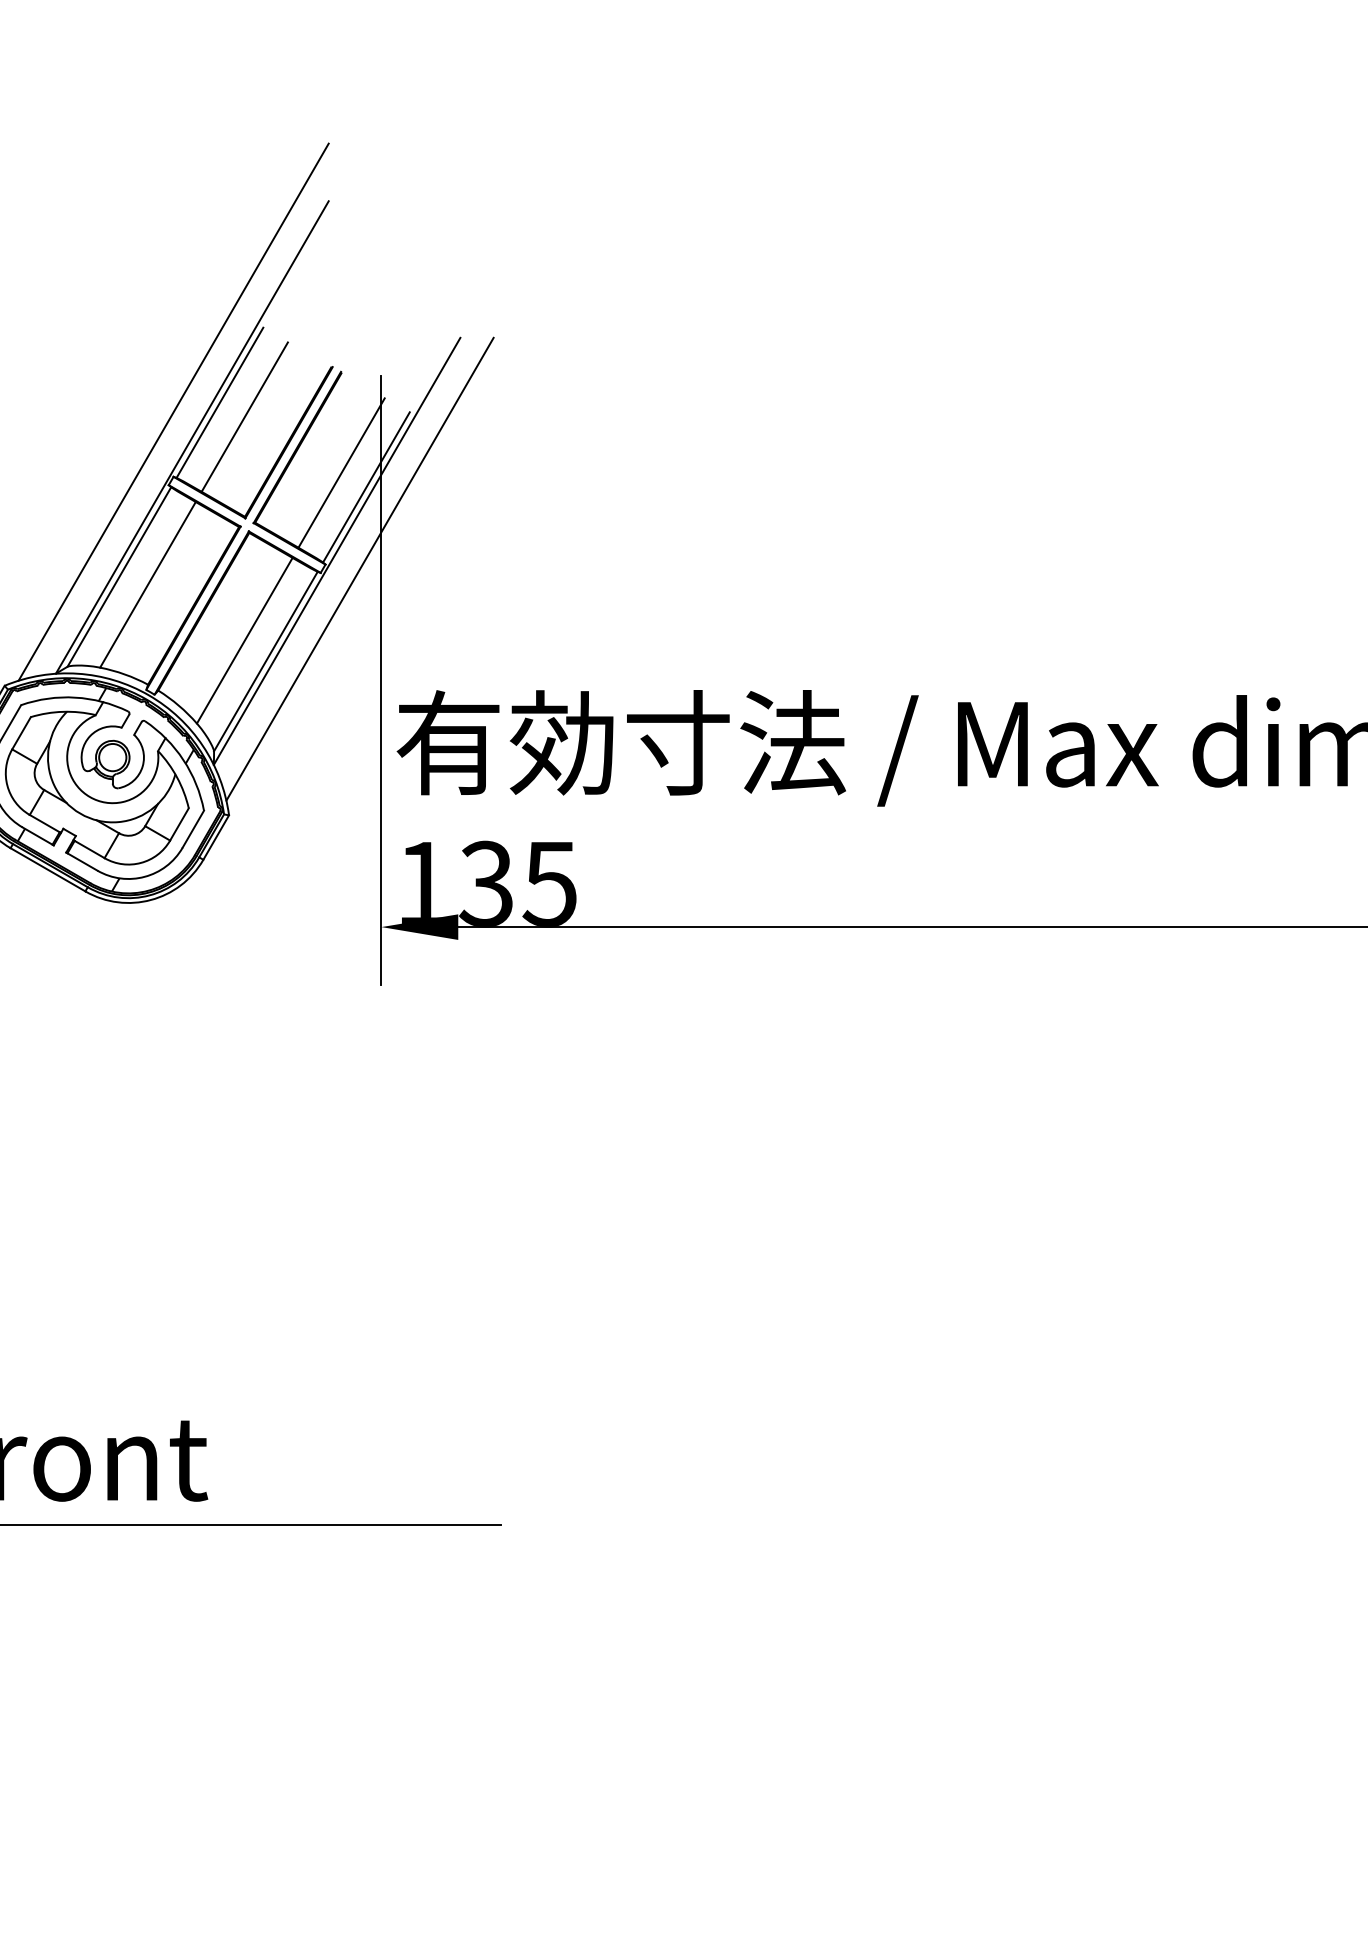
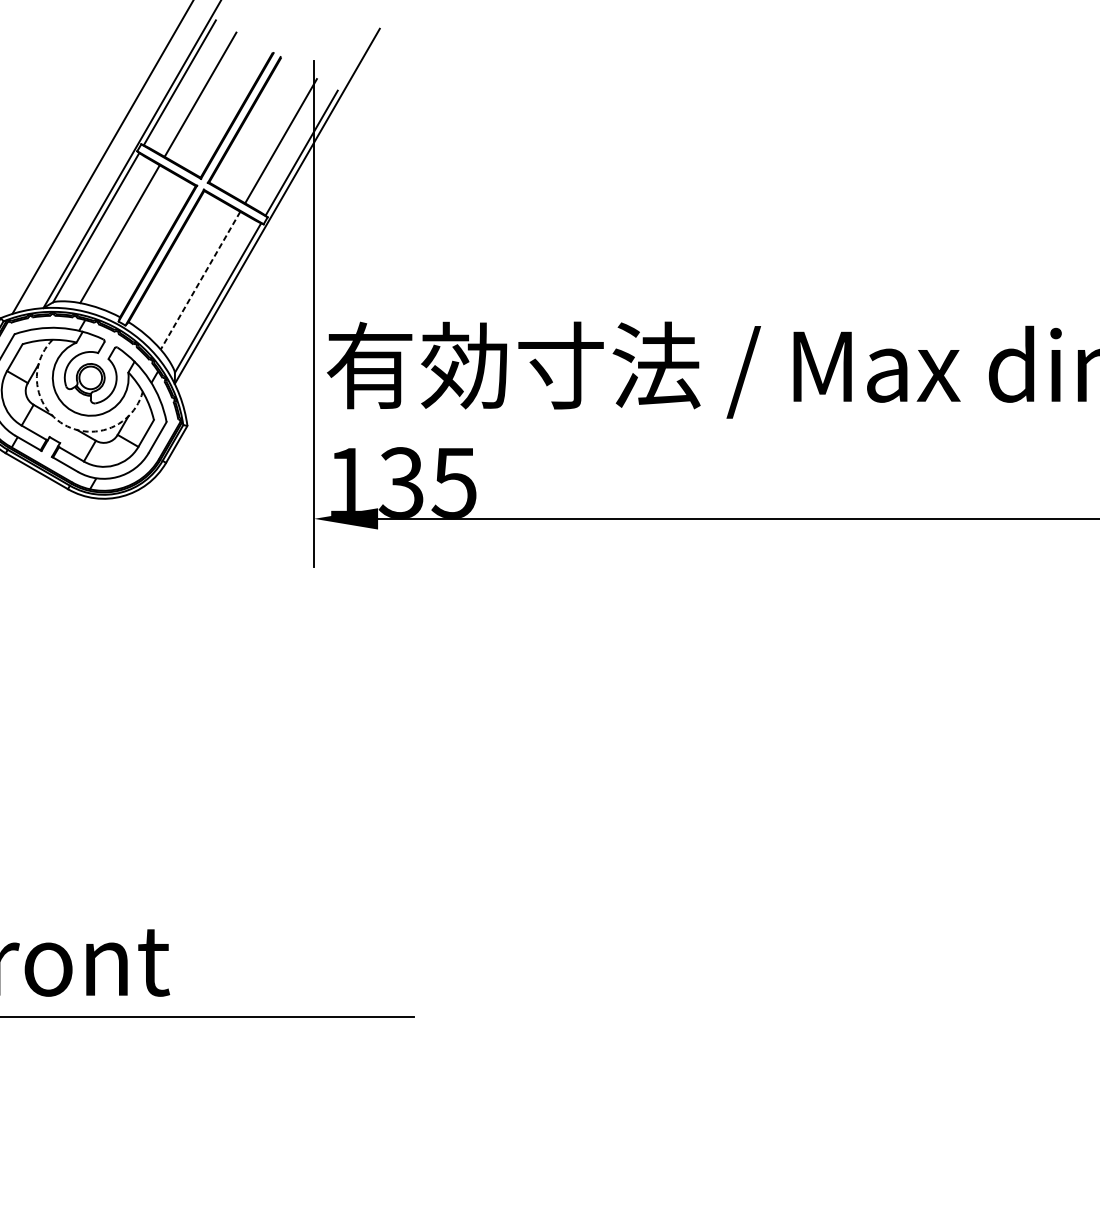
line: (359, 568) -> (295, 220), removed
line: (244, 640) -> (200, 280), solid -> dashed
arc: (80, 813) -> (63, 424), solid -> dashed

